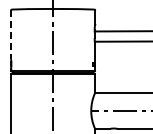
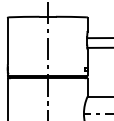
line: (11, 35) -> (8, 41), dashed -> solid

